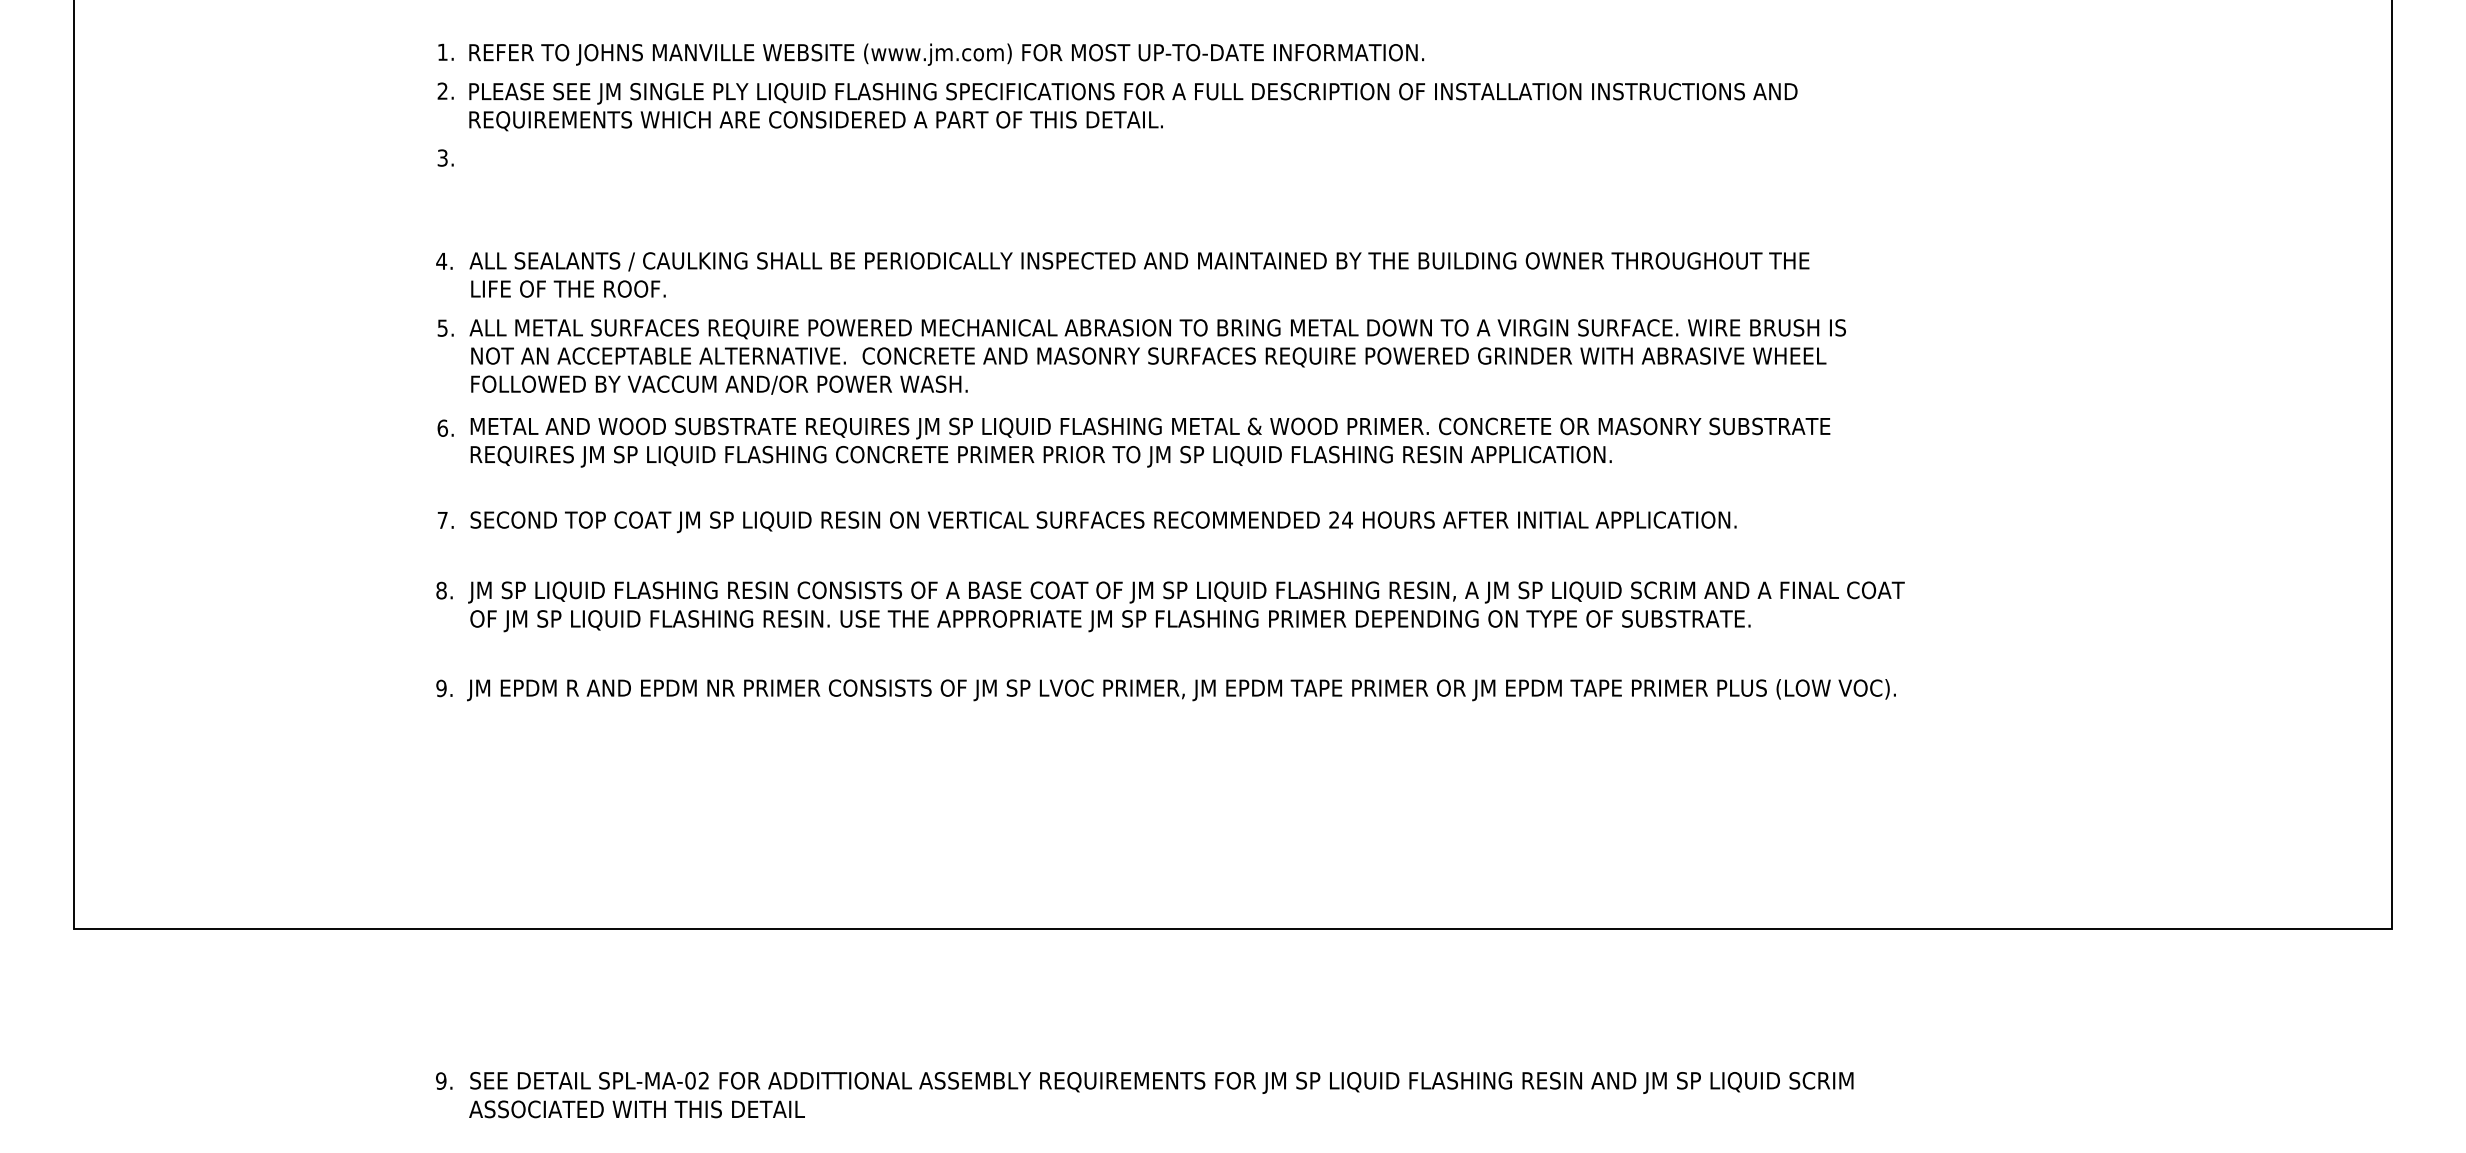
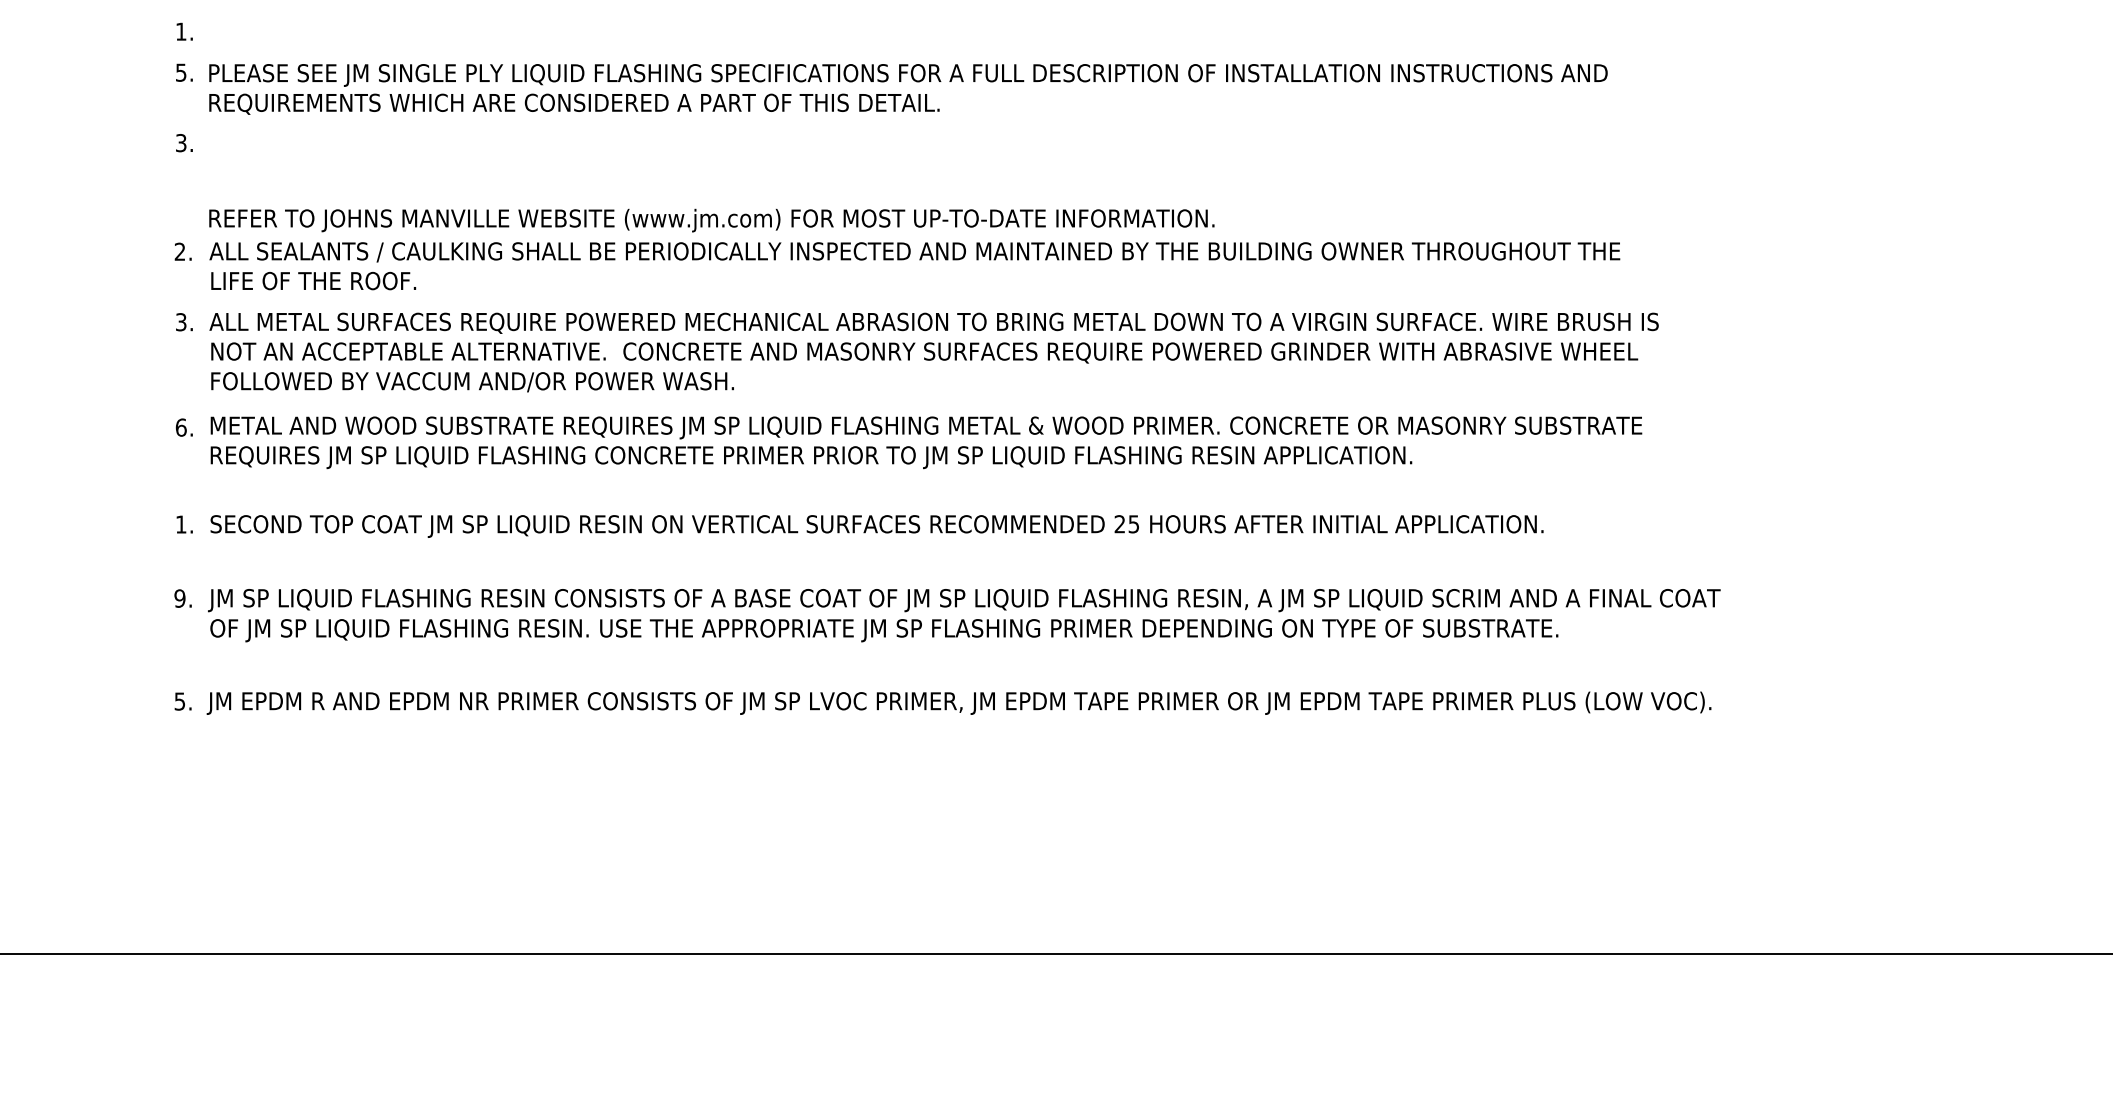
text: (946, 54) -> (711, 220), moved
text: (442, 90) -> (181, 71), 2. -> 5.
text: (441, 260) -> (179, 250), 4. -> 2.
text: (442, 327) -> (181, 321), 5. -> 3.
text: (1347, 519) -> (1133, 523), 24 -> 25
text: (442, 520) -> (181, 524), 7. -> 1.
text: (441, 590) -> (179, 598), 8. -> 9.
text: (441, 687) -> (179, 700), 9. -> 5.

